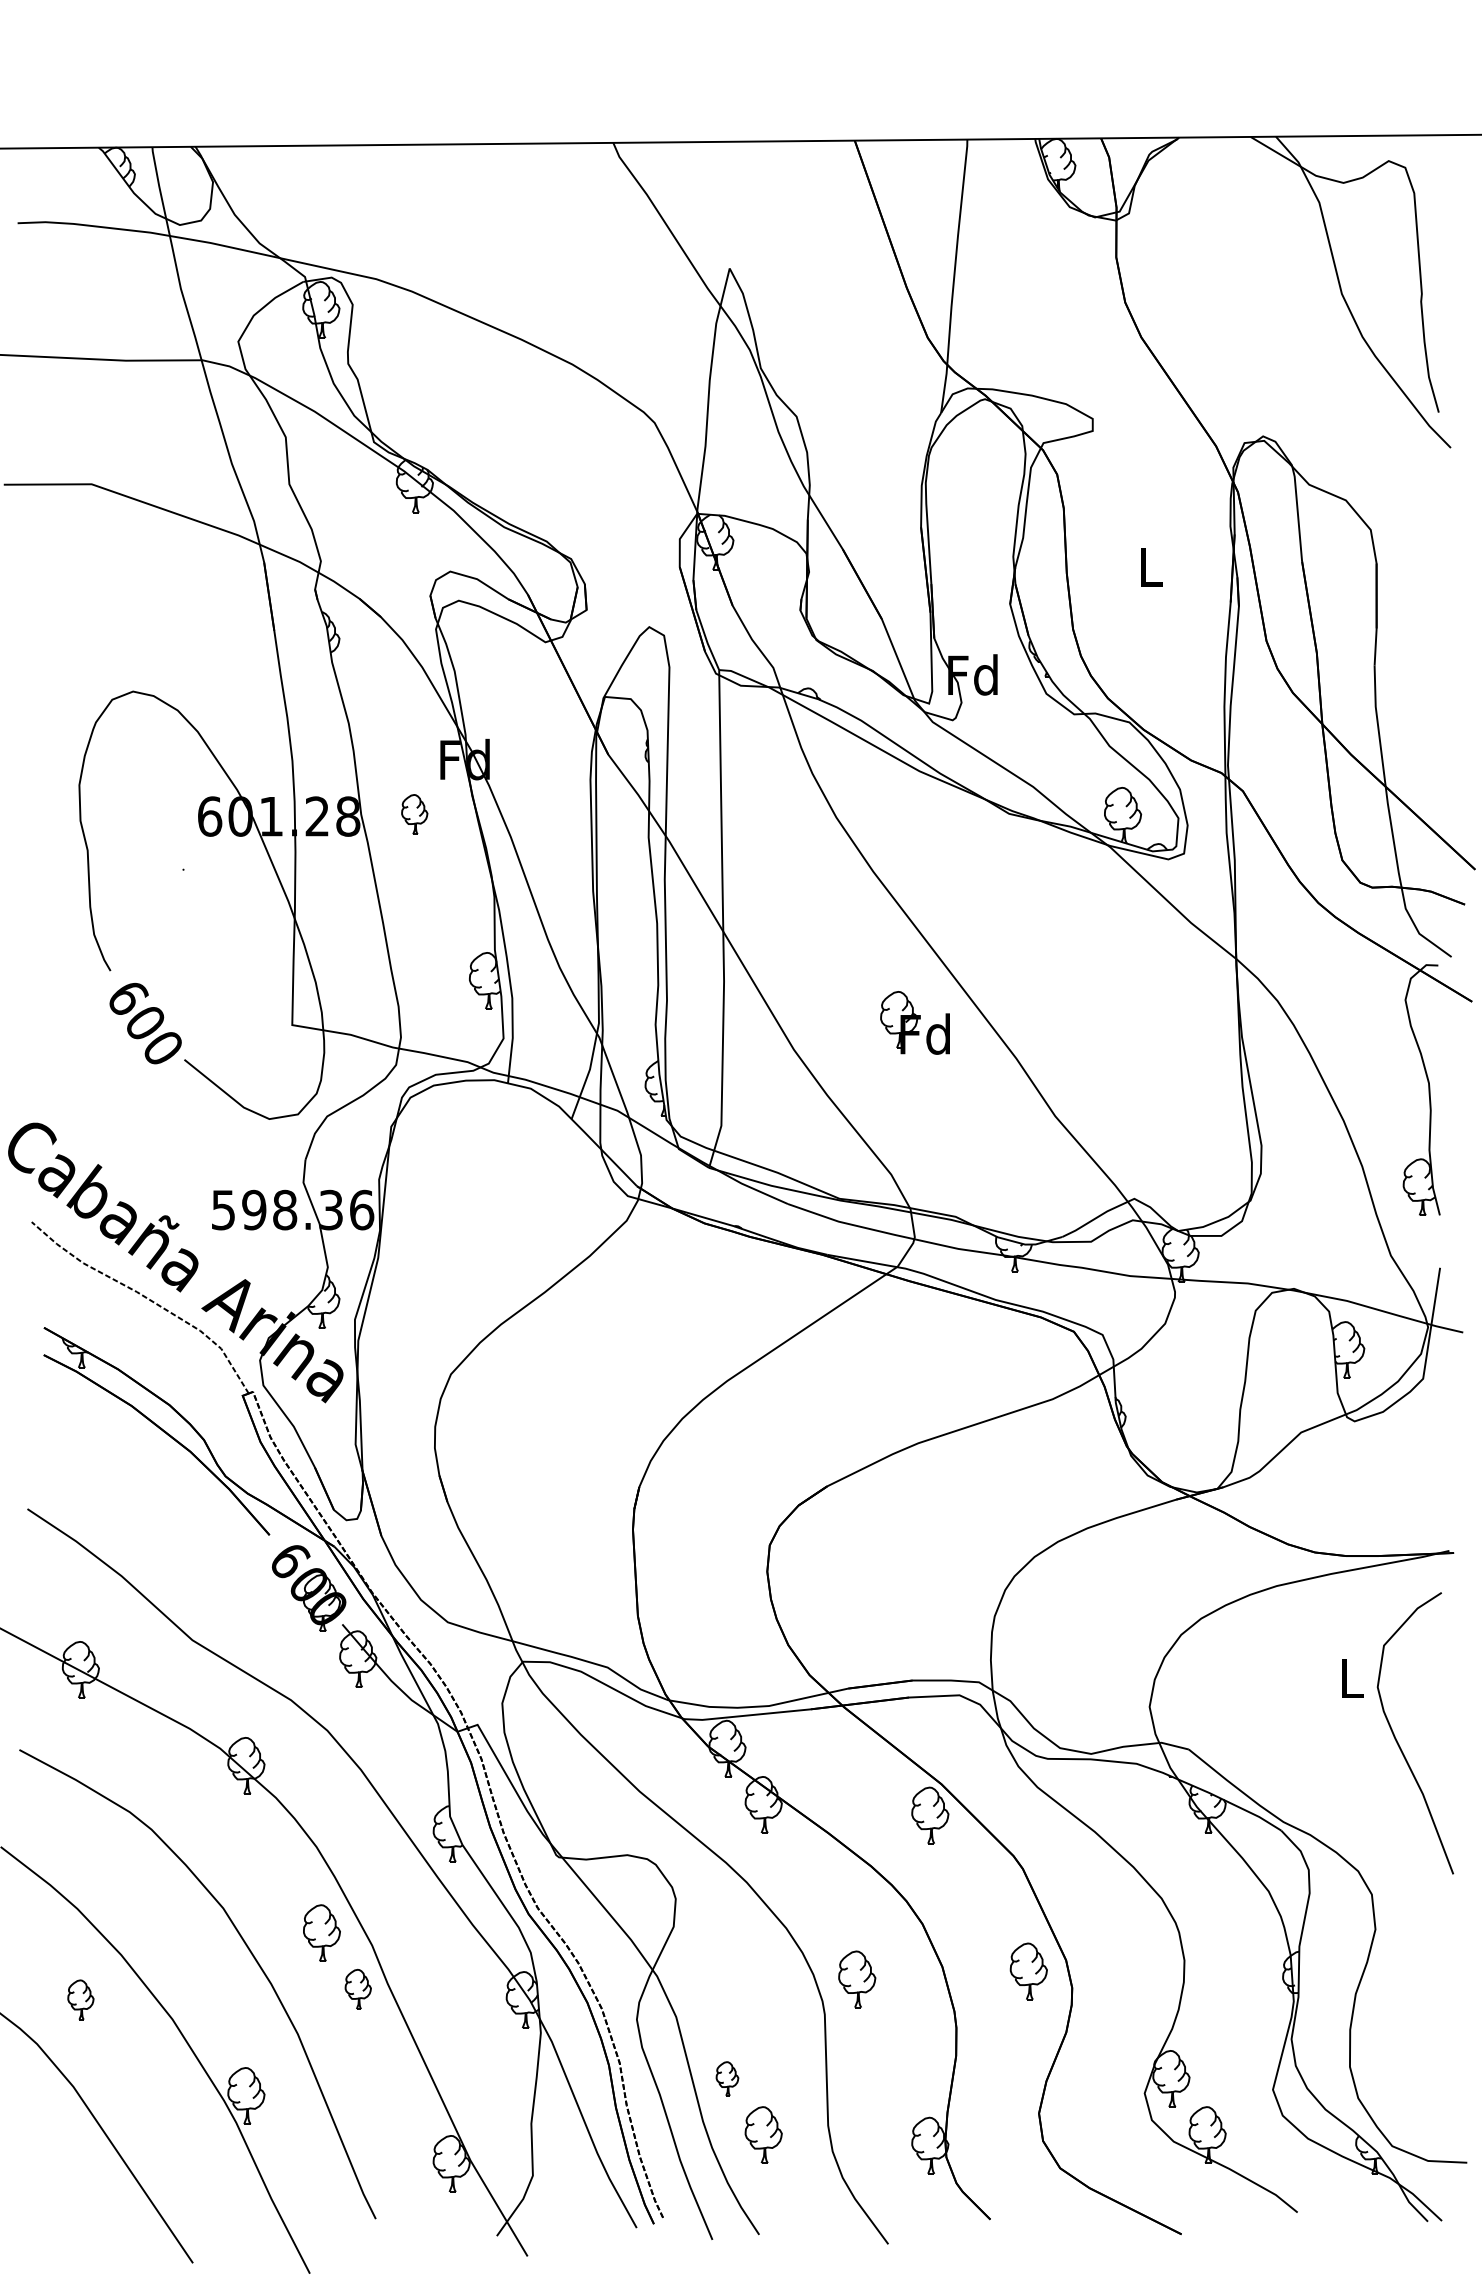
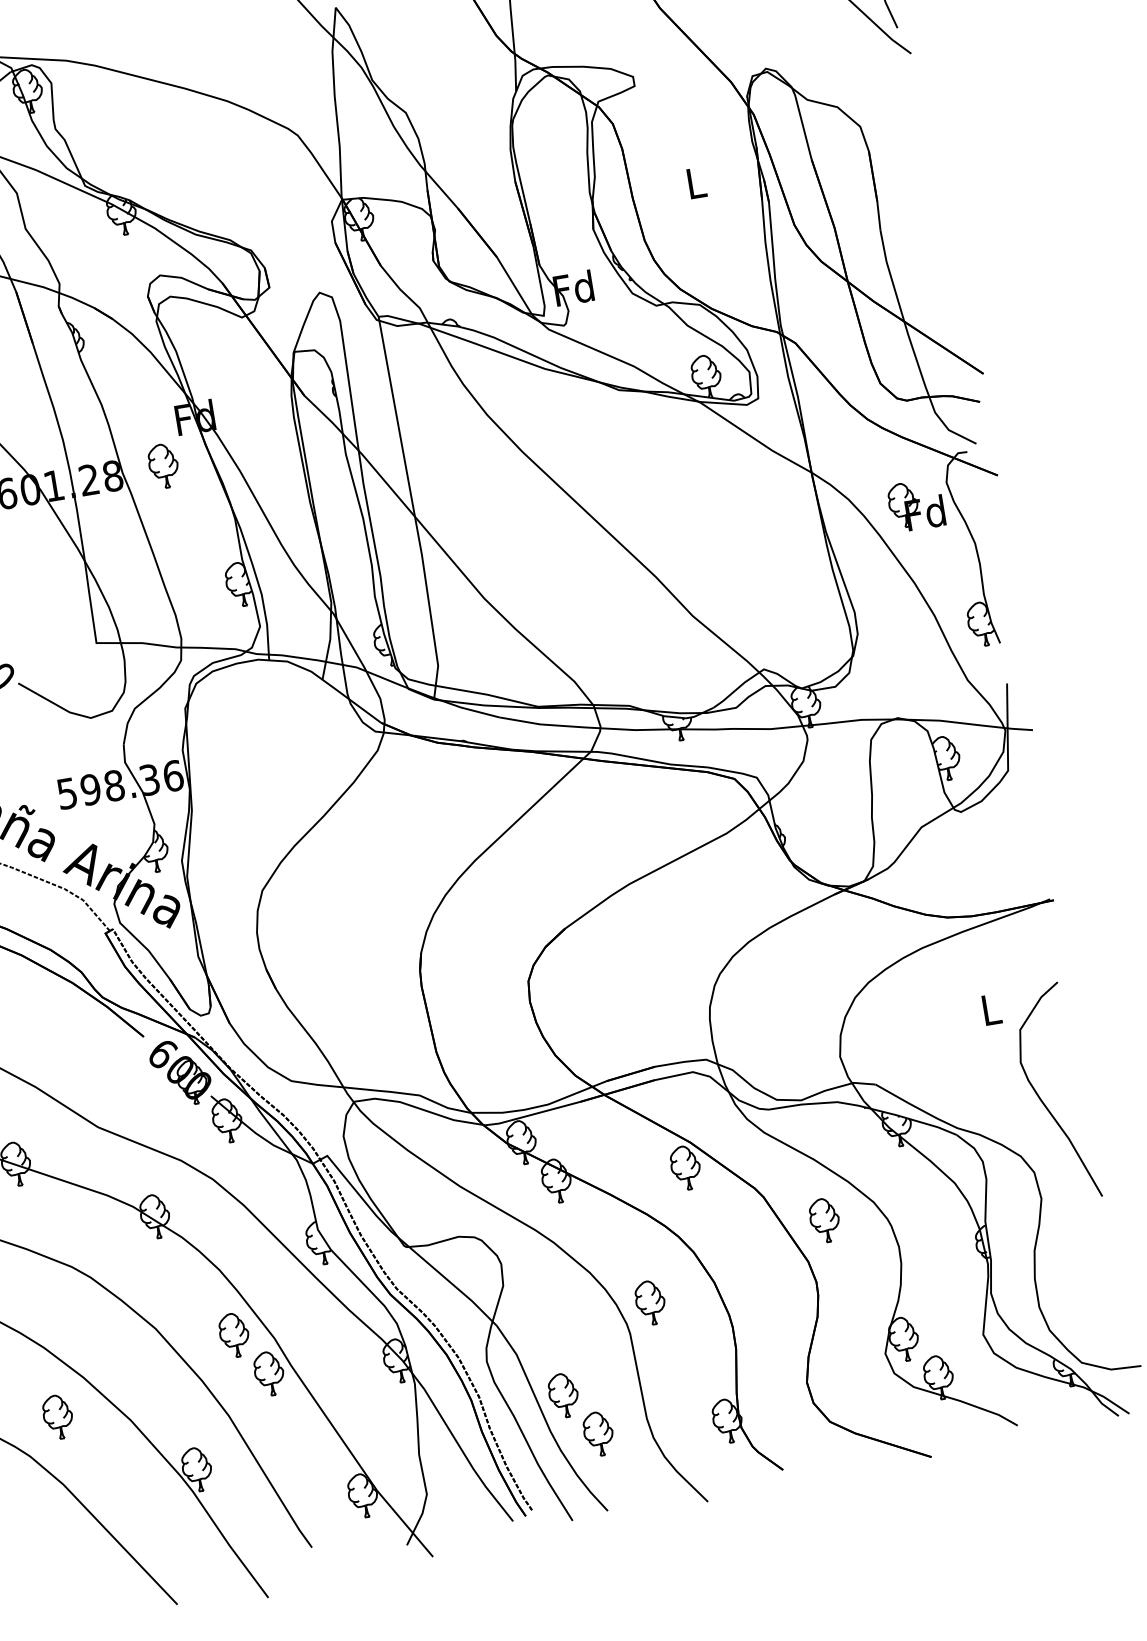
part: (414, 814) -> (163, 466), size x1.43
part: (914, 1022) -> (915, 505), moved
curve: (1398, 1742) -> (1043, 1102), moved
part: (1028, 1971) -> (824, 1220), moved
part: (358, 1989) -> (269, 1373), size x1.43
part: (80, 1999) -> (57, 1416), size x1.43
part: (727, 2078) -> (563, 1395), size x1.67

